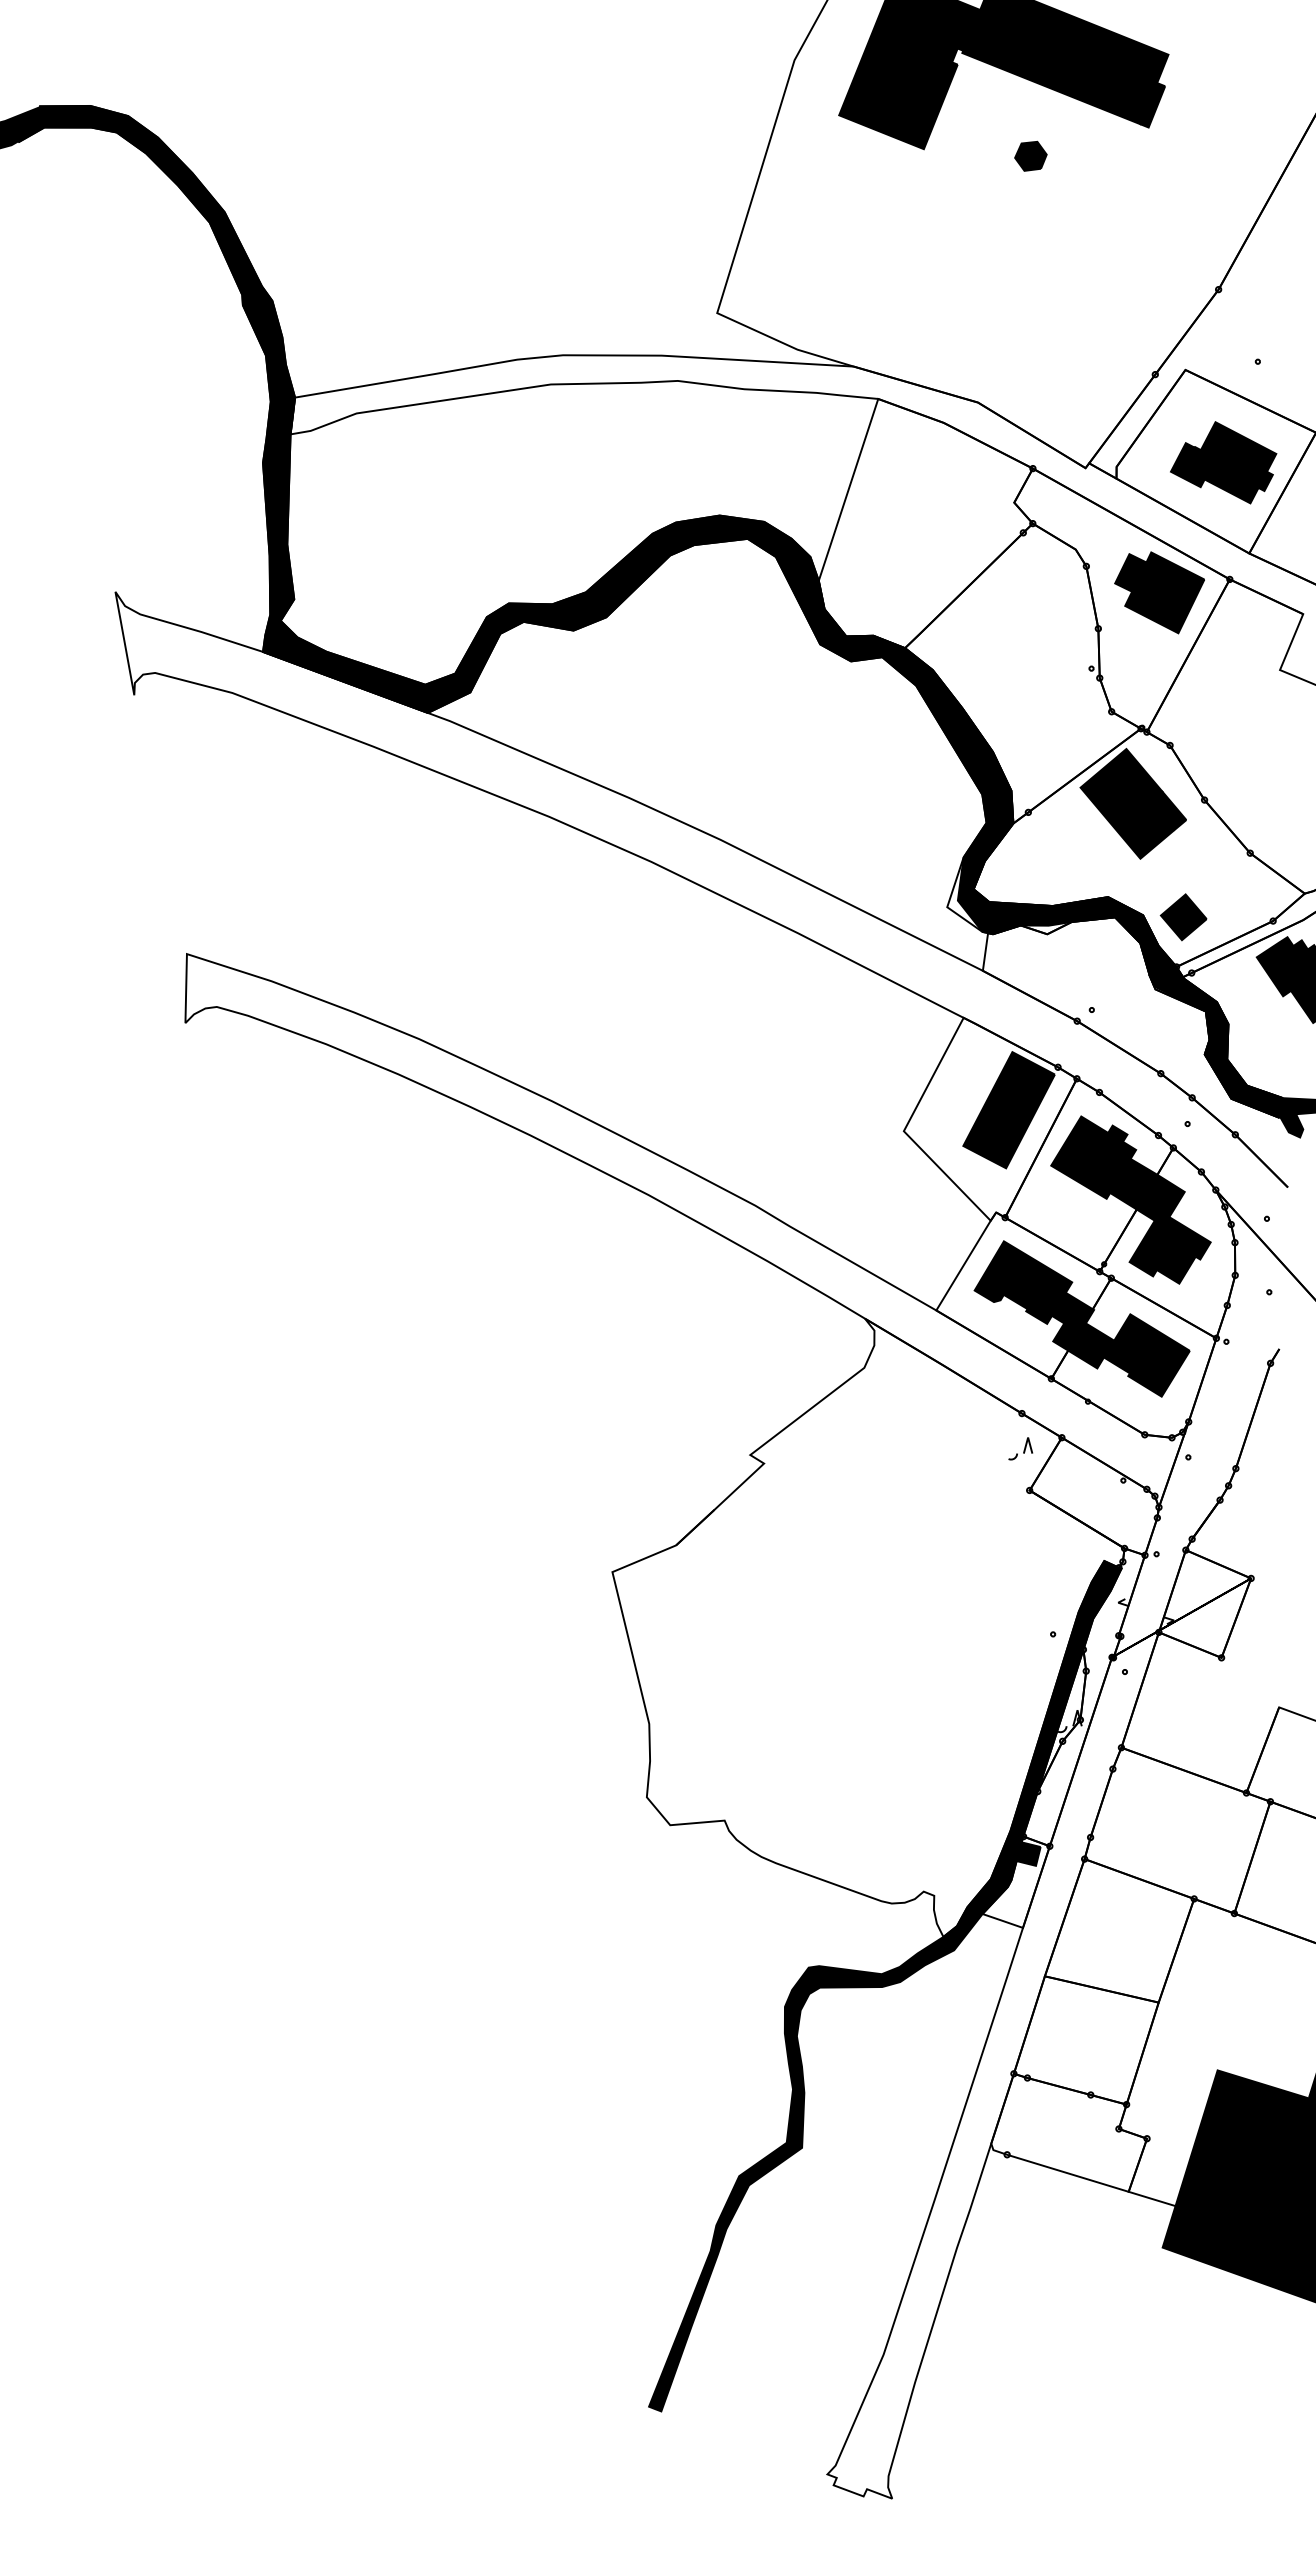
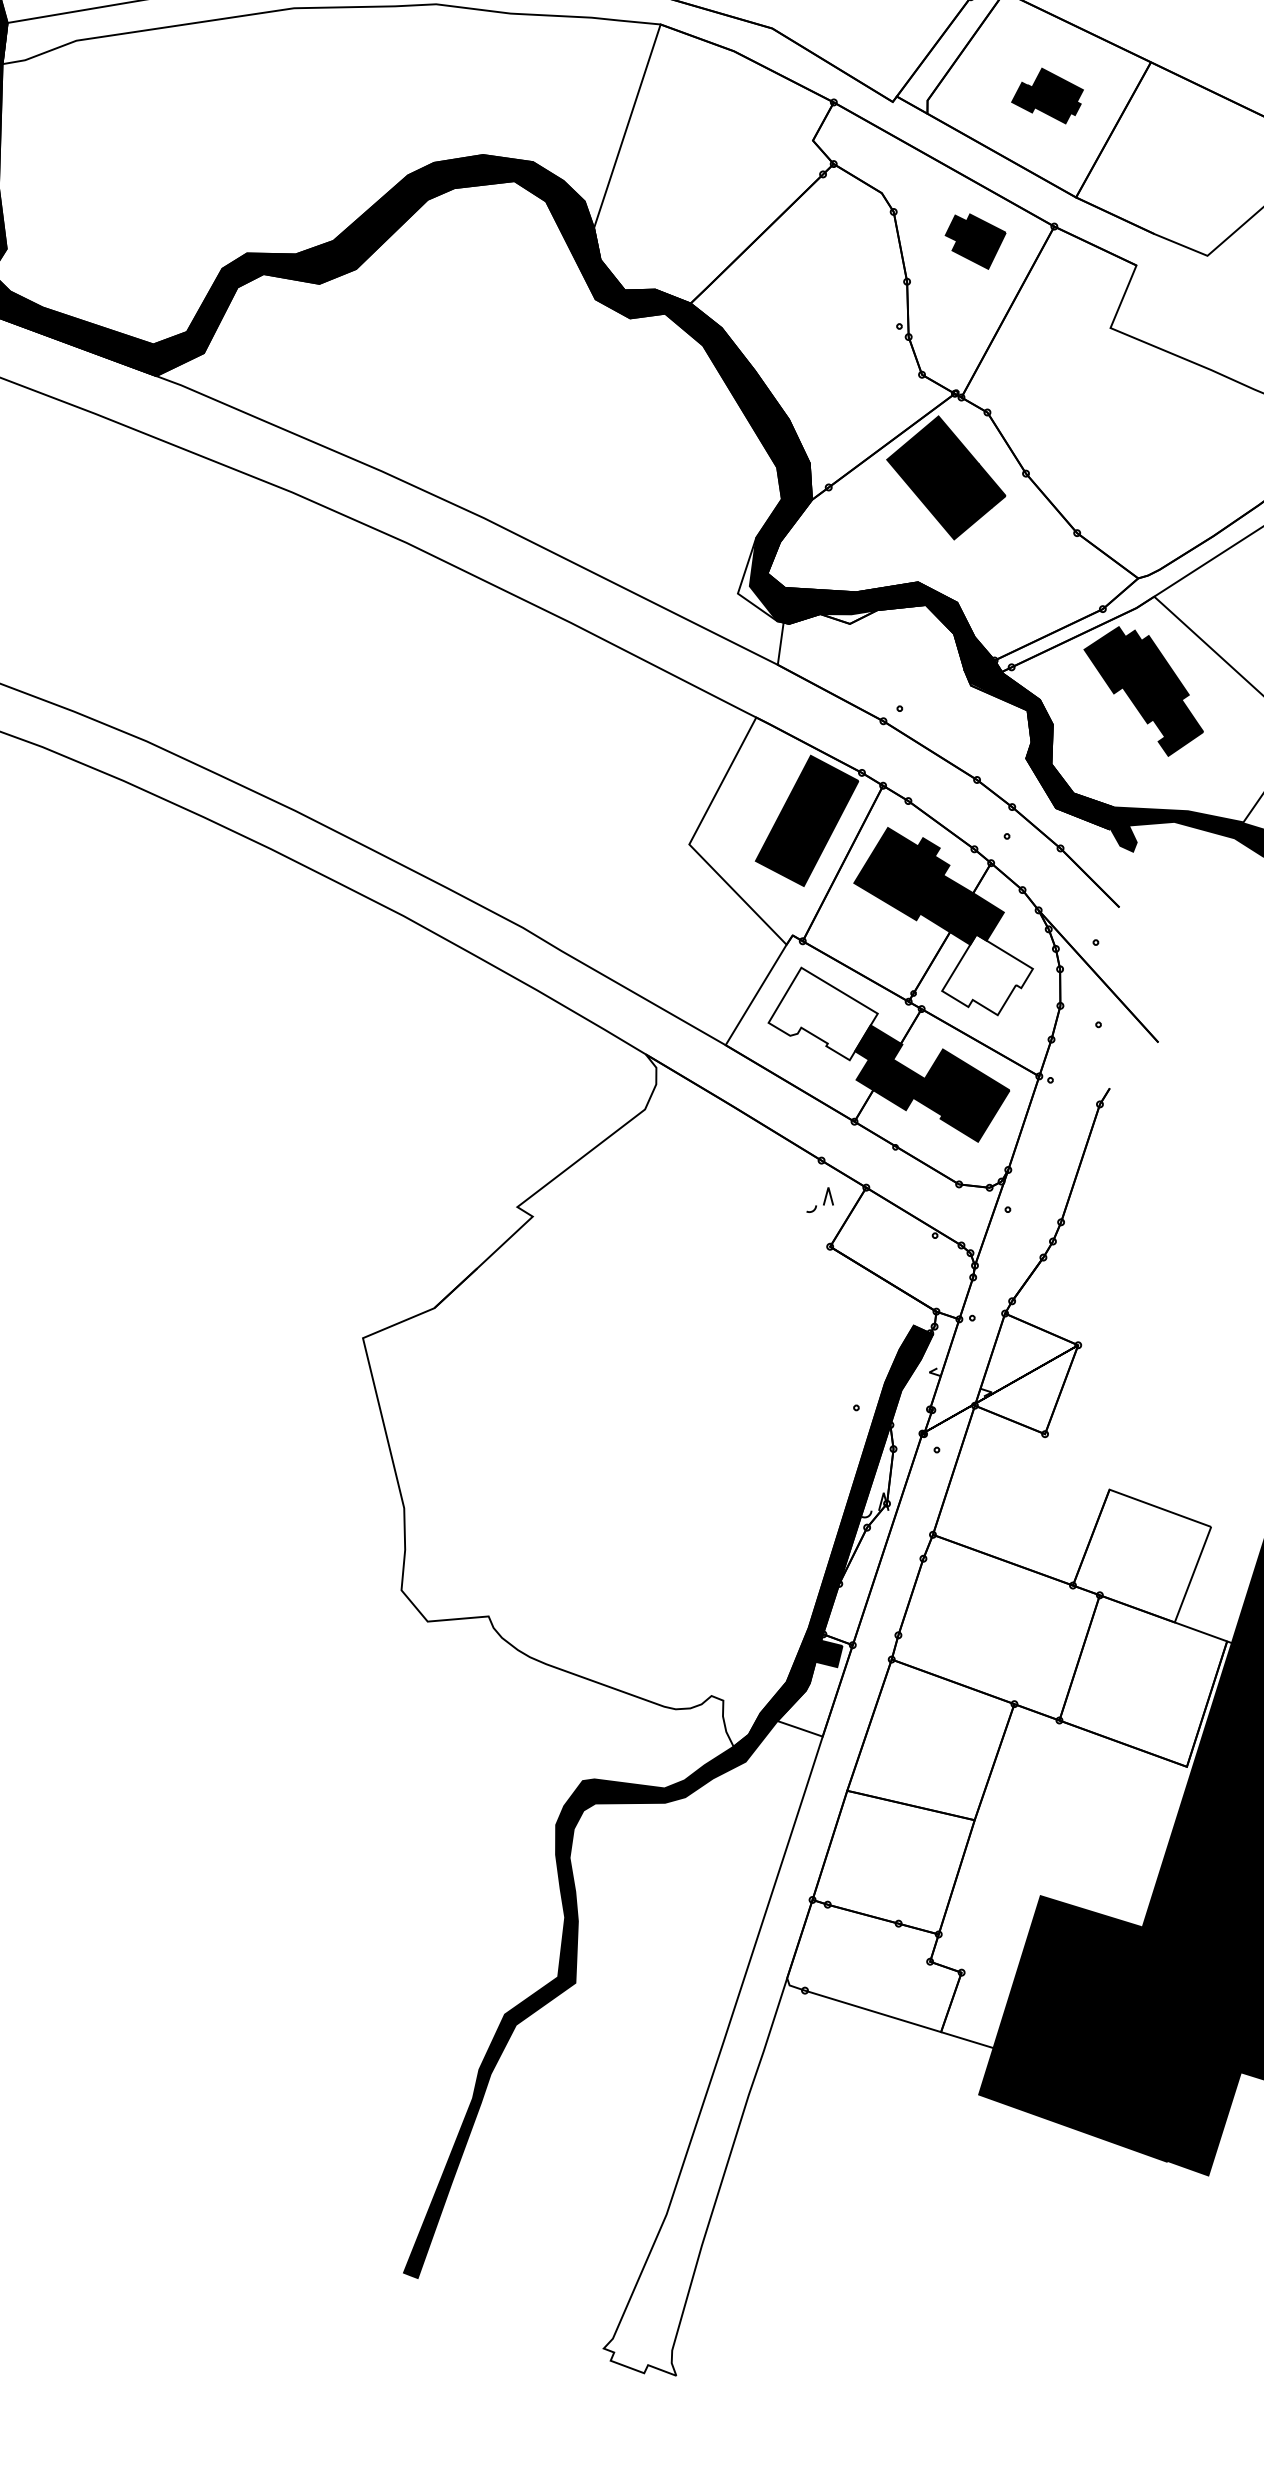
part: (1223, 462) -> (1047, 95), size x0.6
part: (1159, 592) -> (975, 241), size x0.6
part: (1183, 917) -> (1002, 605), removed
fill: (1169, 1247) -> (986, 974), removed
fill: (1023, 1282) -> (823, 1013), removed

